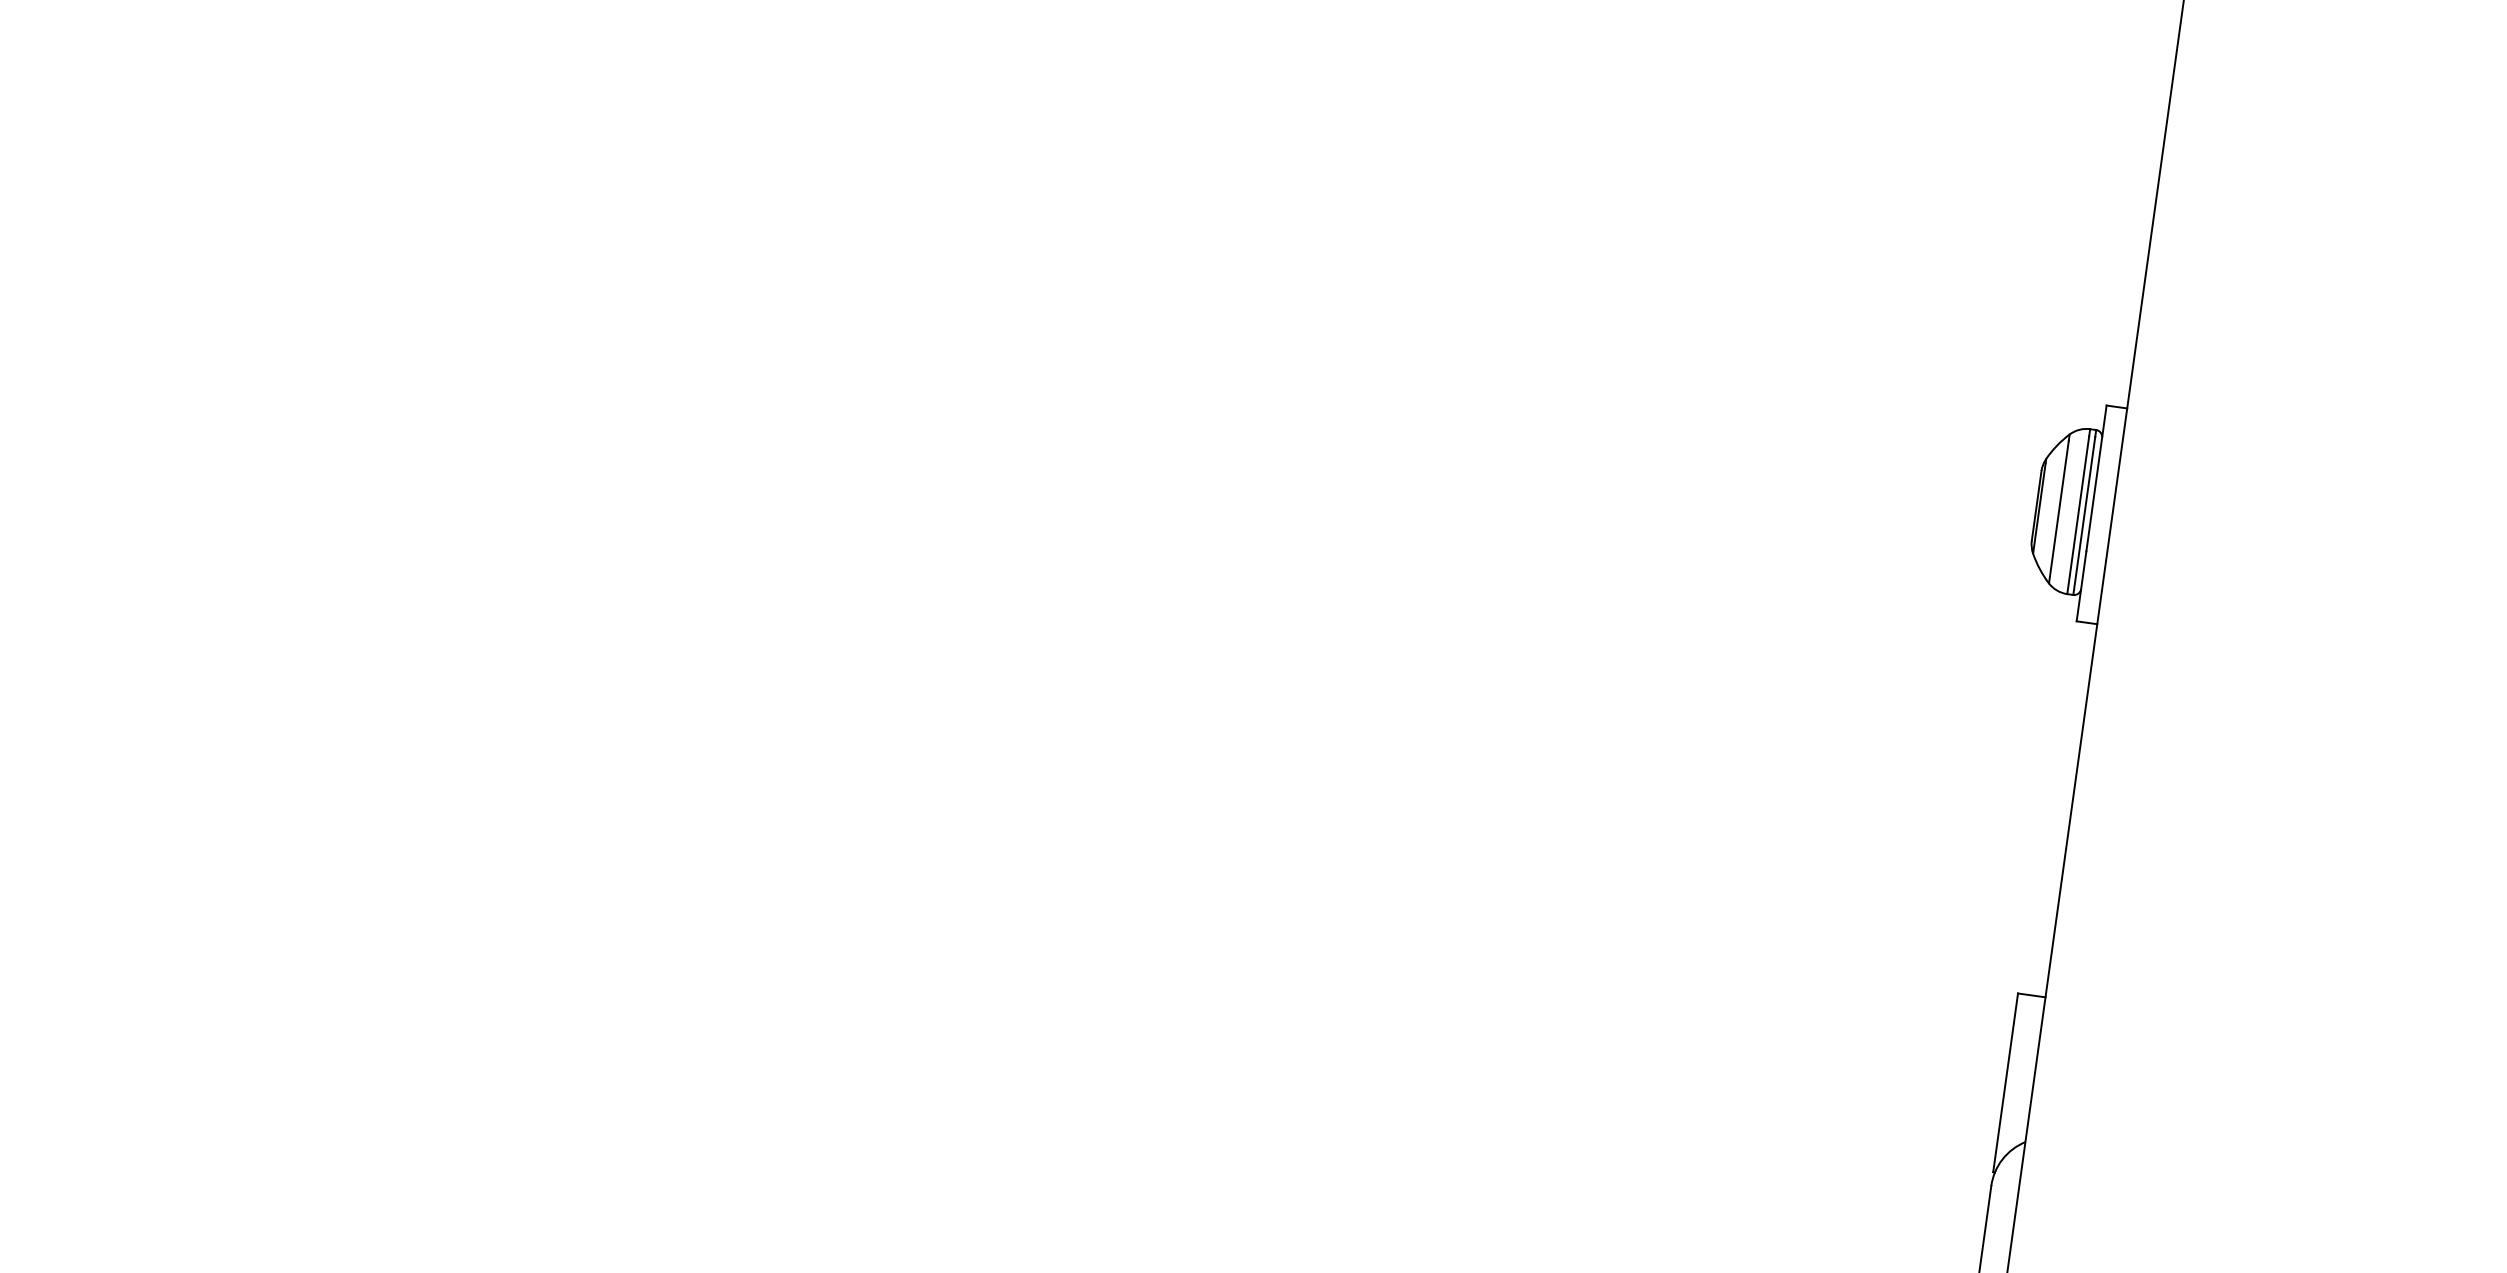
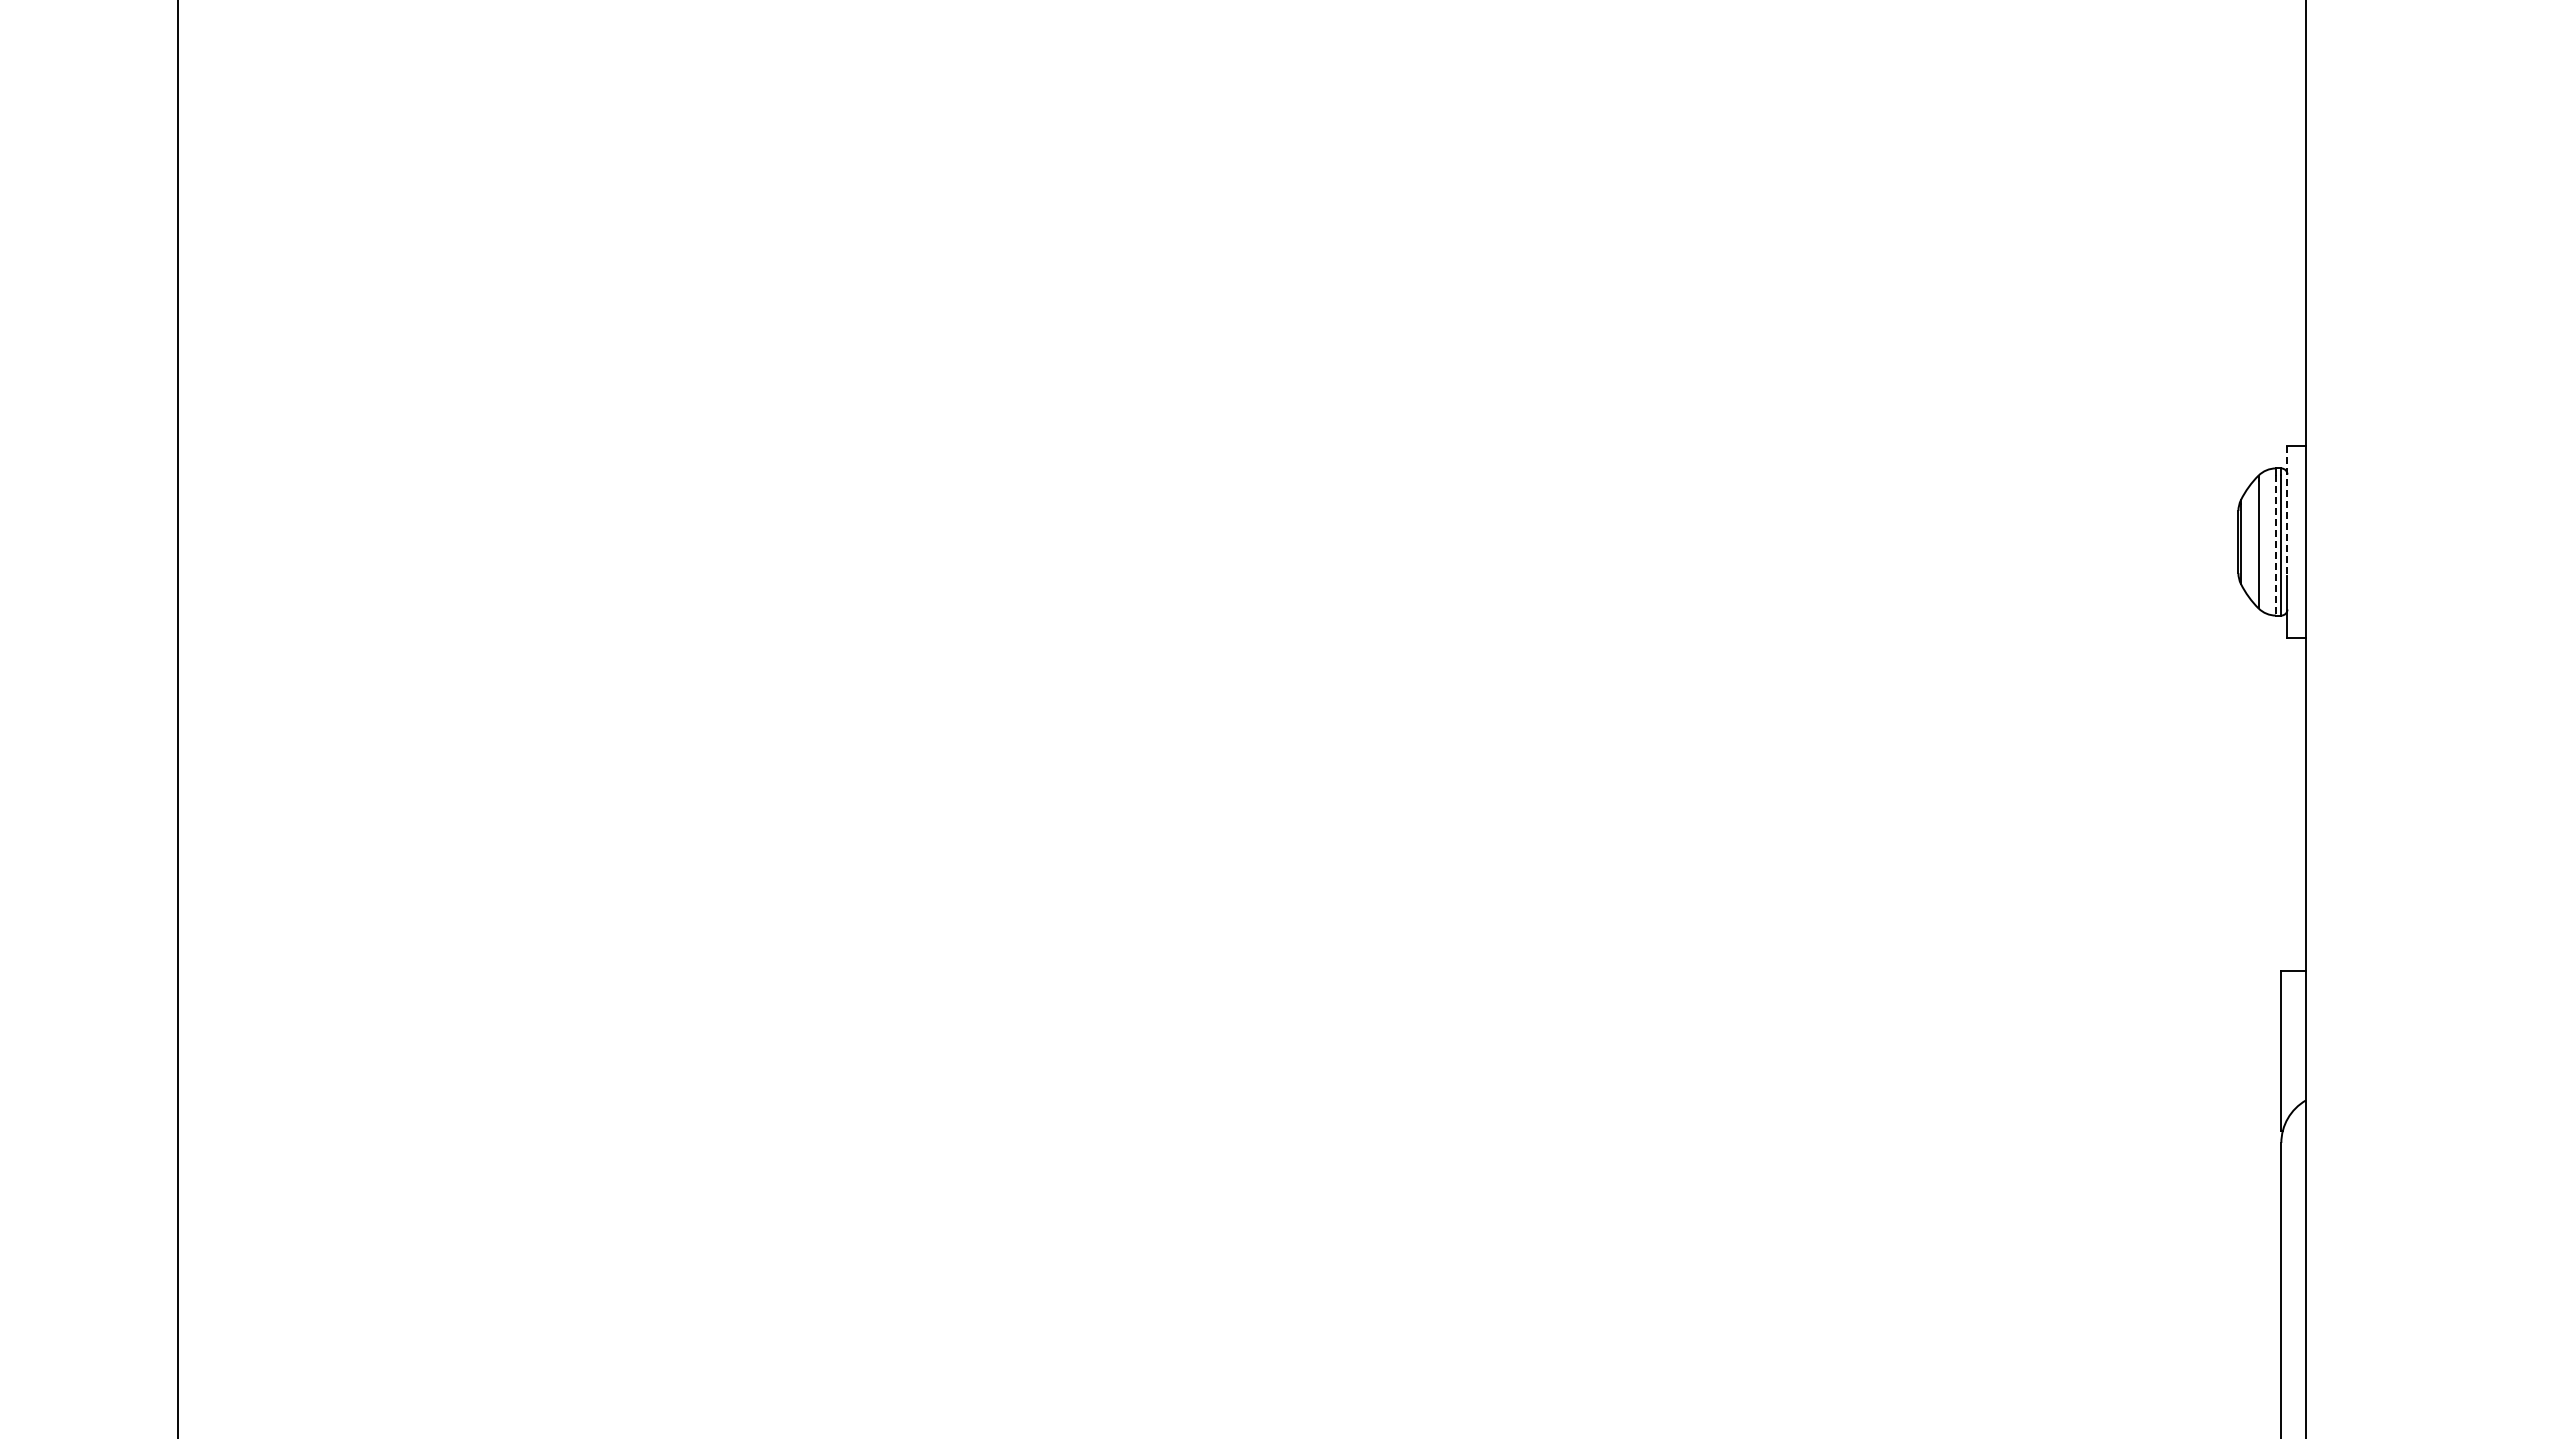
line: (2096, 479) -> (2287, 511), solid -> dashed
line: (2077, 515) -> (2275, 545), solid -> dashed

